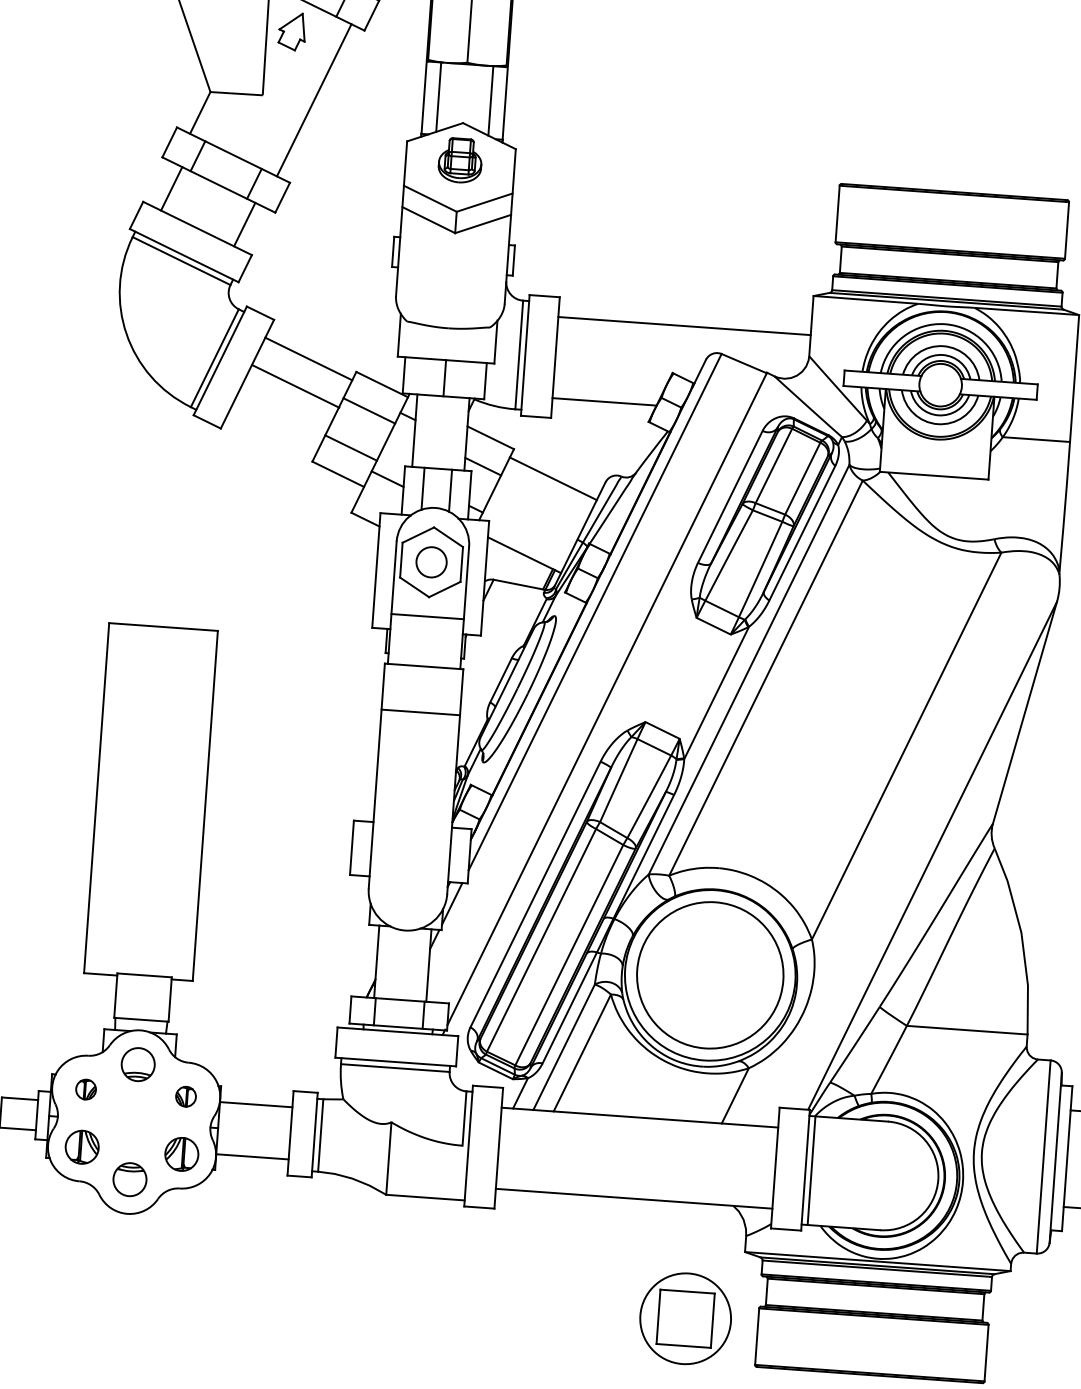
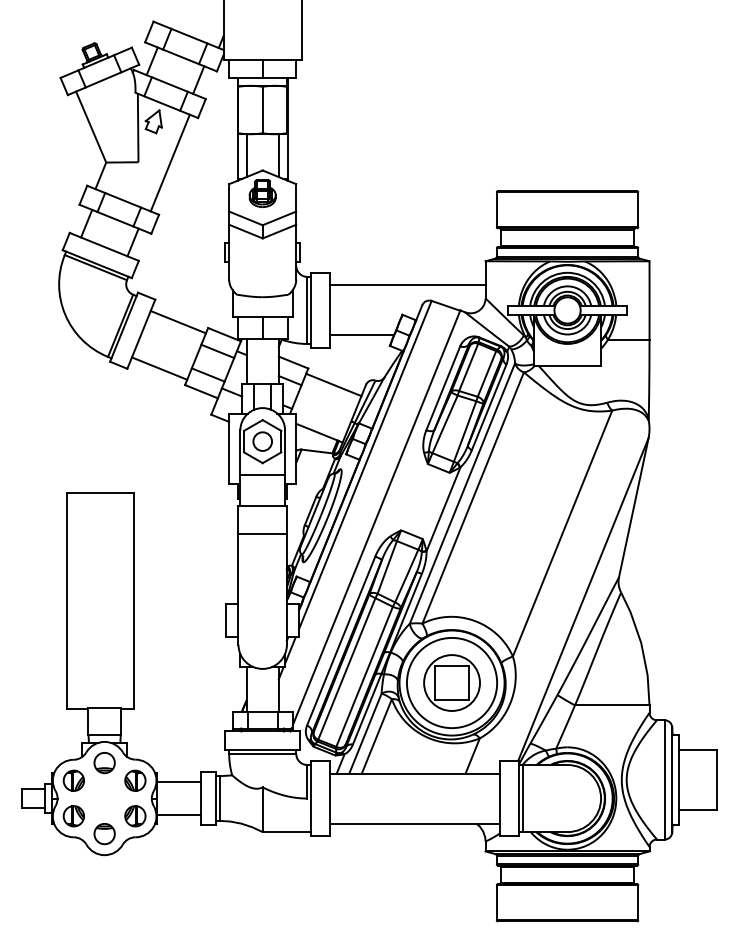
line: (295, 386) -> (159, 368), moved
part: (85, 1089) -> (73, 780), size x1.67
part: (186, 1096) -> (135, 780), size x1.67
part: (684, 1317) -> (451, 682), moved

